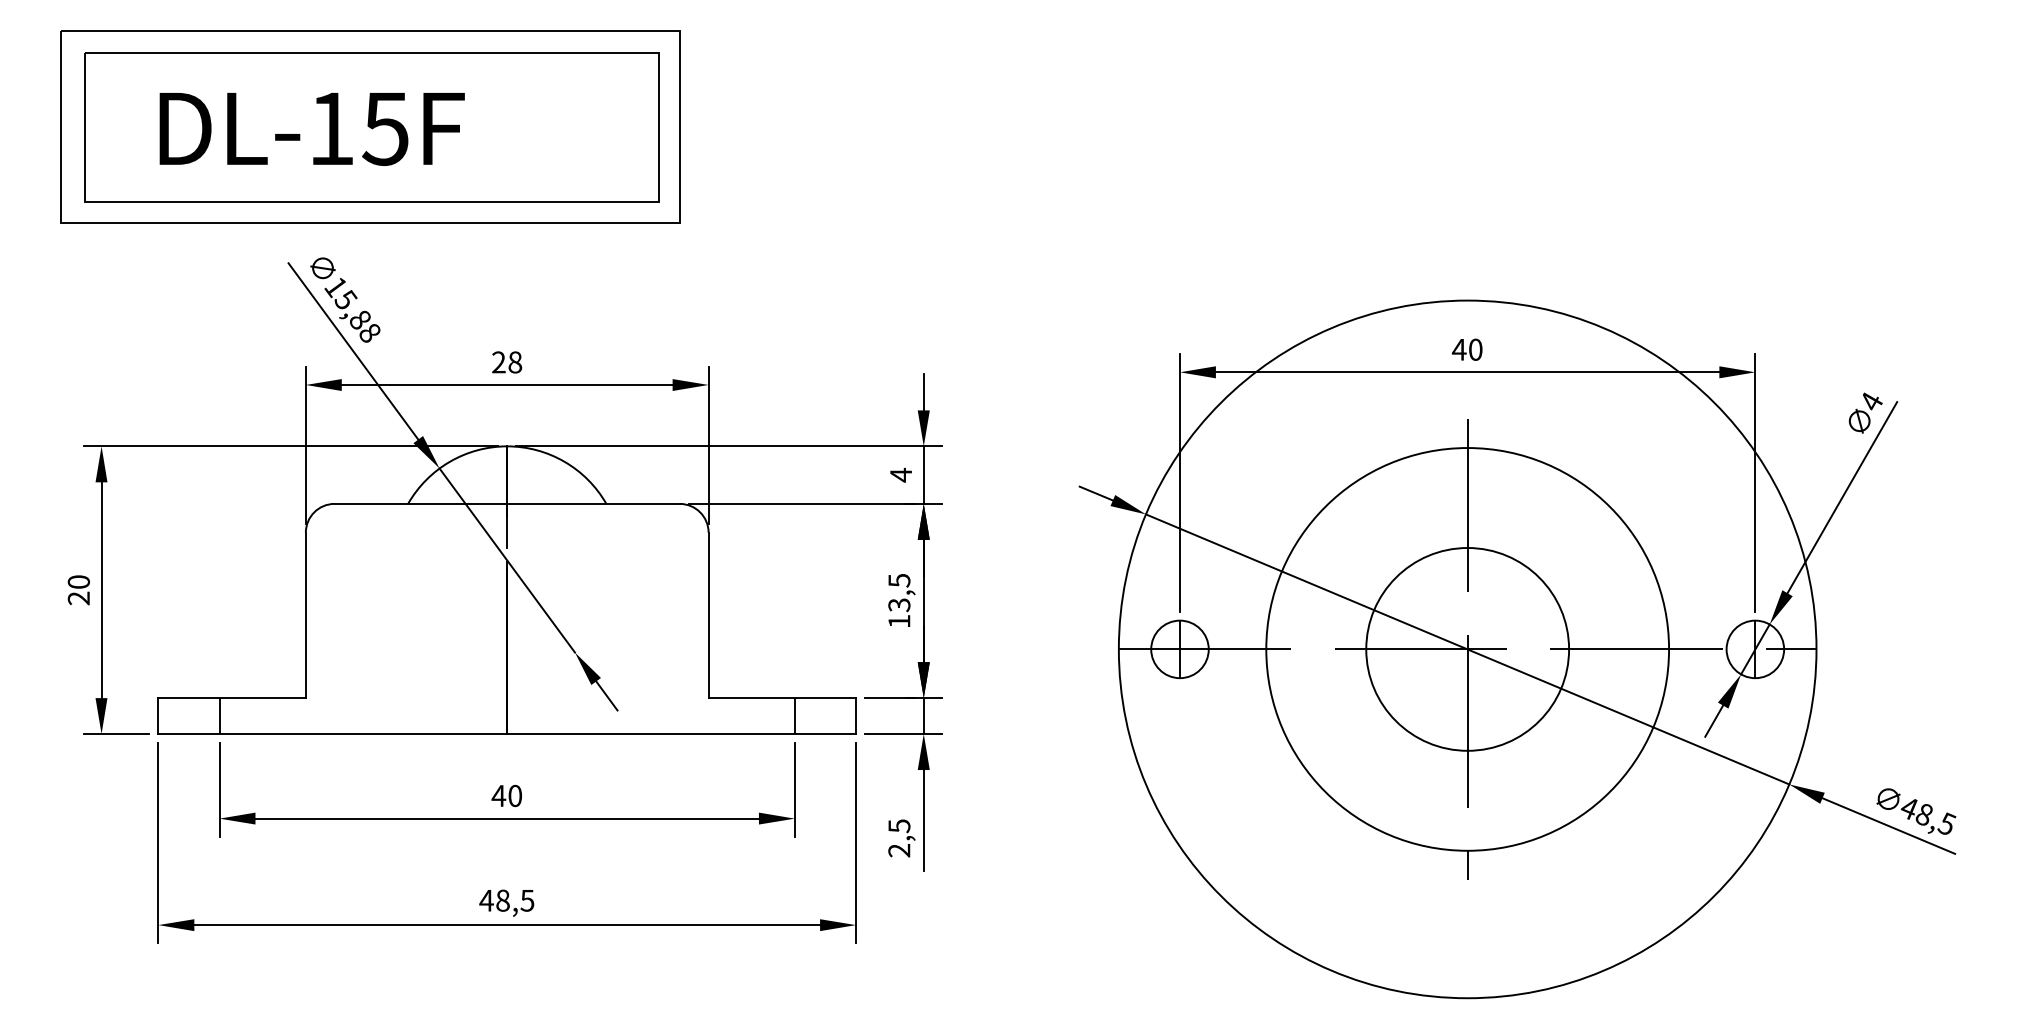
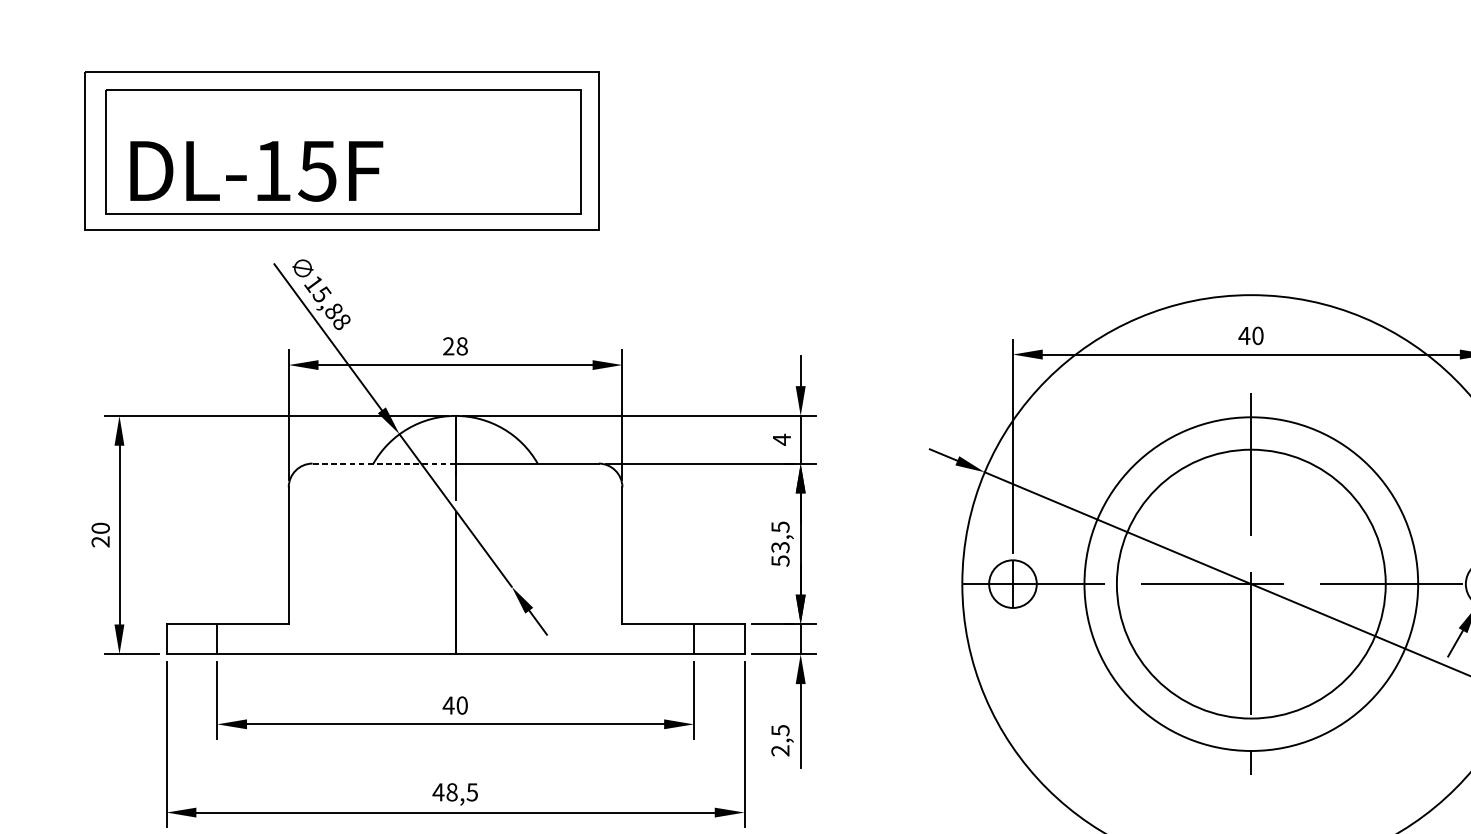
text: (311, 129) -> (256, 171), moved
line: (420, 503) -> (383, 463), solid -> dashed
text: (899, 621) -> (780, 561), 13,5 -> 53,5
circle: (1467, 649) -> (1251, 584), size x1.6

